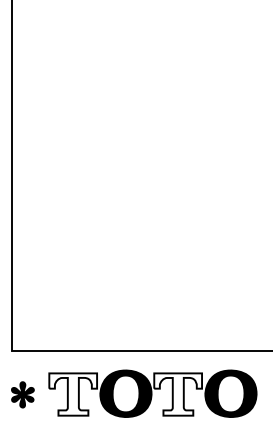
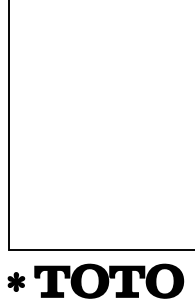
fill: (73, 394) -> (52, 281), added
fill: (178, 394) -> (127, 281), added

